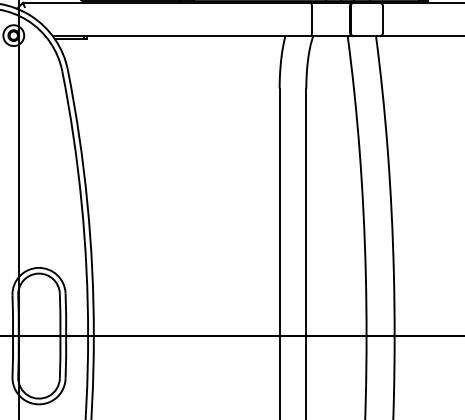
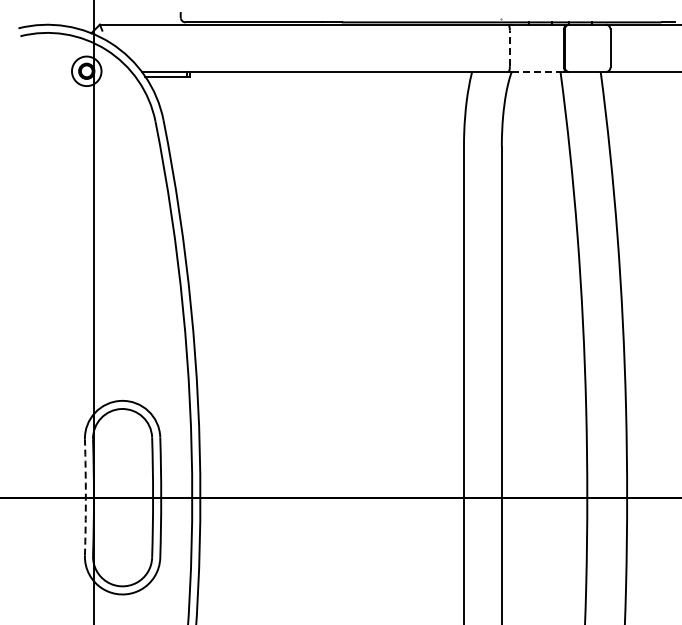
line: (311, 19) -> (509, 48), solid -> dashed
line: (330, 36) -> (536, 72), solid -> dashed
arc: (12, 336) -> (85, 497), solid -> dashed

